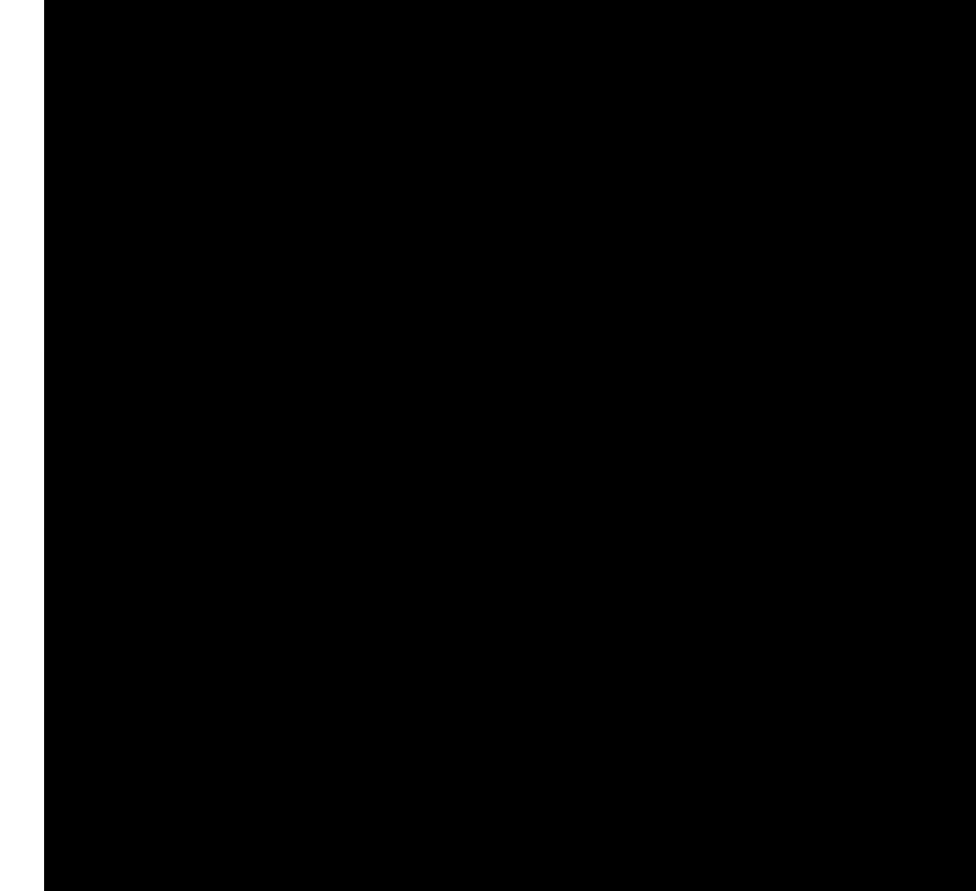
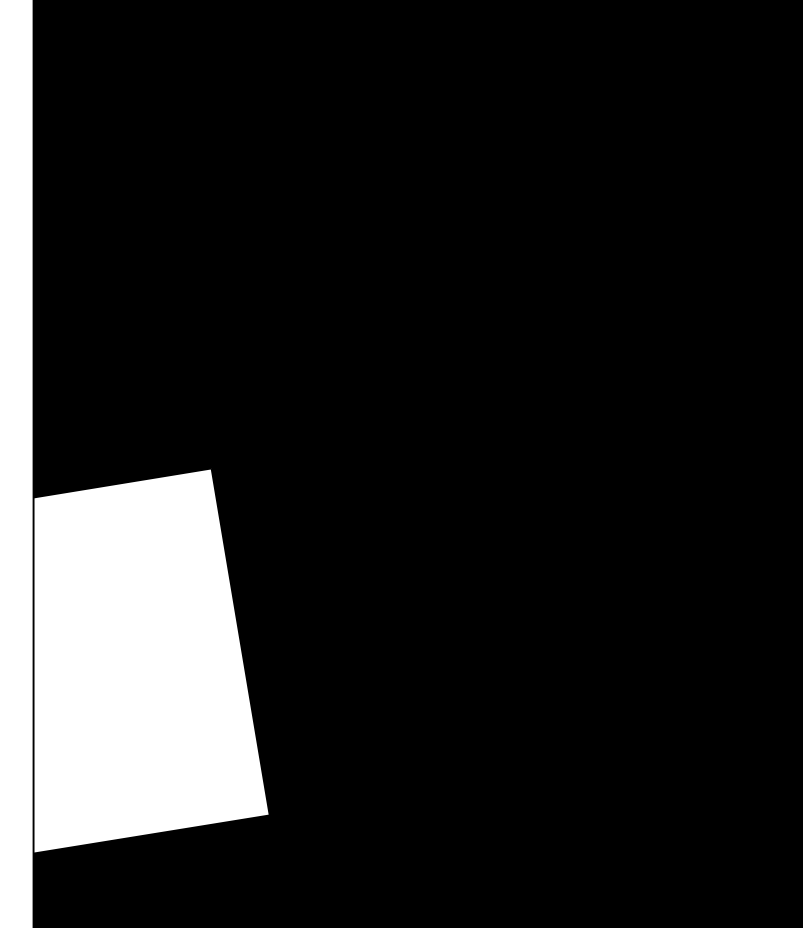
fill: (195, 589) -> (151, 660), removed

